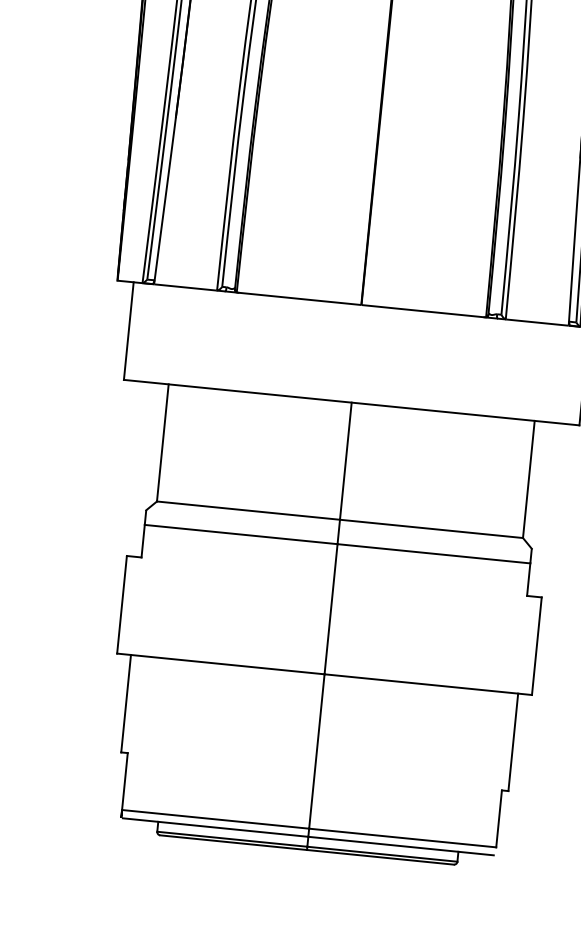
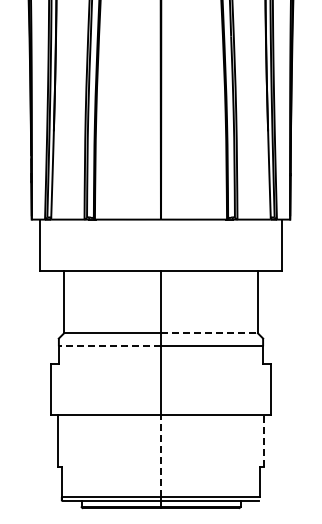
line: (431, 529) -> (209, 333), solid -> dashed
line: (240, 534) -> (109, 346), solid -> dashed
line: (513, 743) -> (263, 441), solid -> dashed
line: (317, 752) -> (161, 456), solid -> dashed

